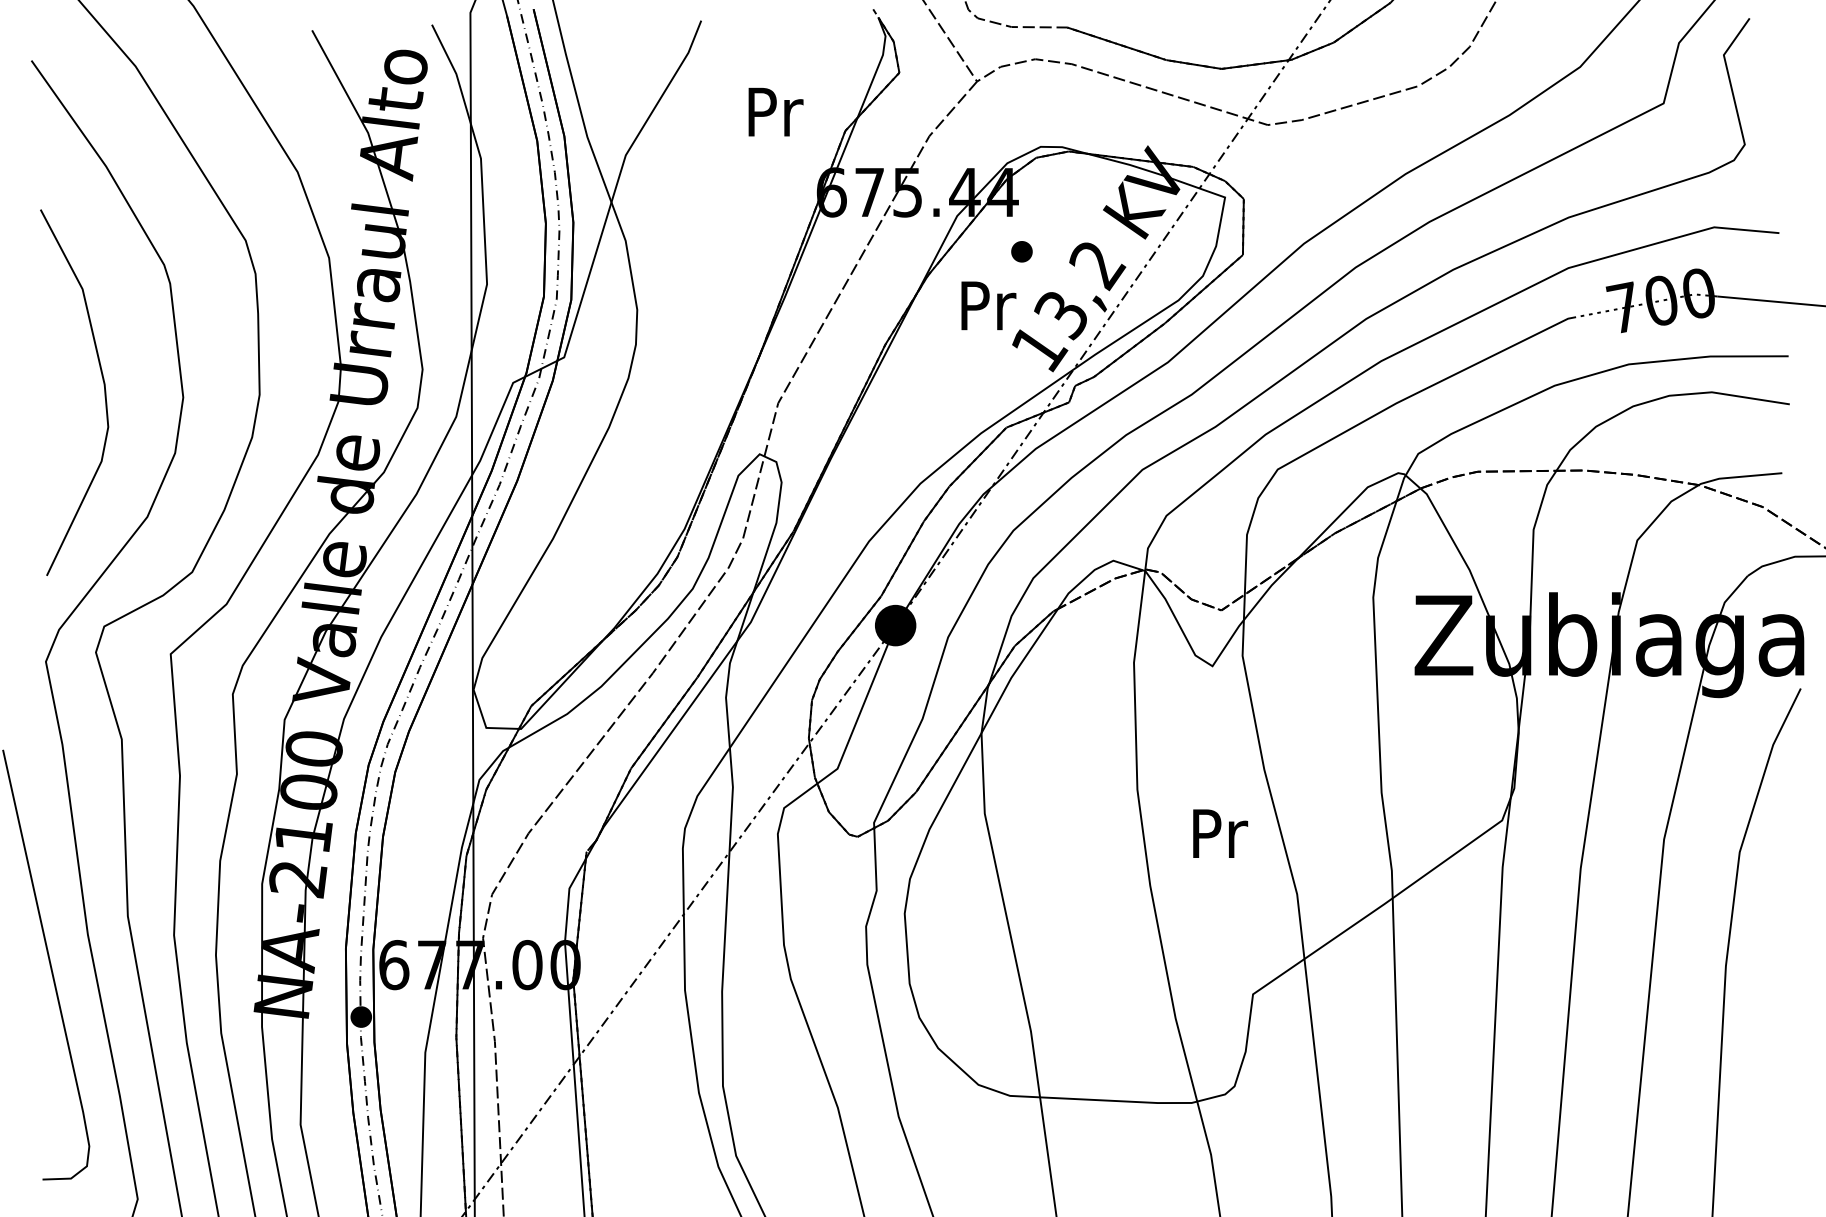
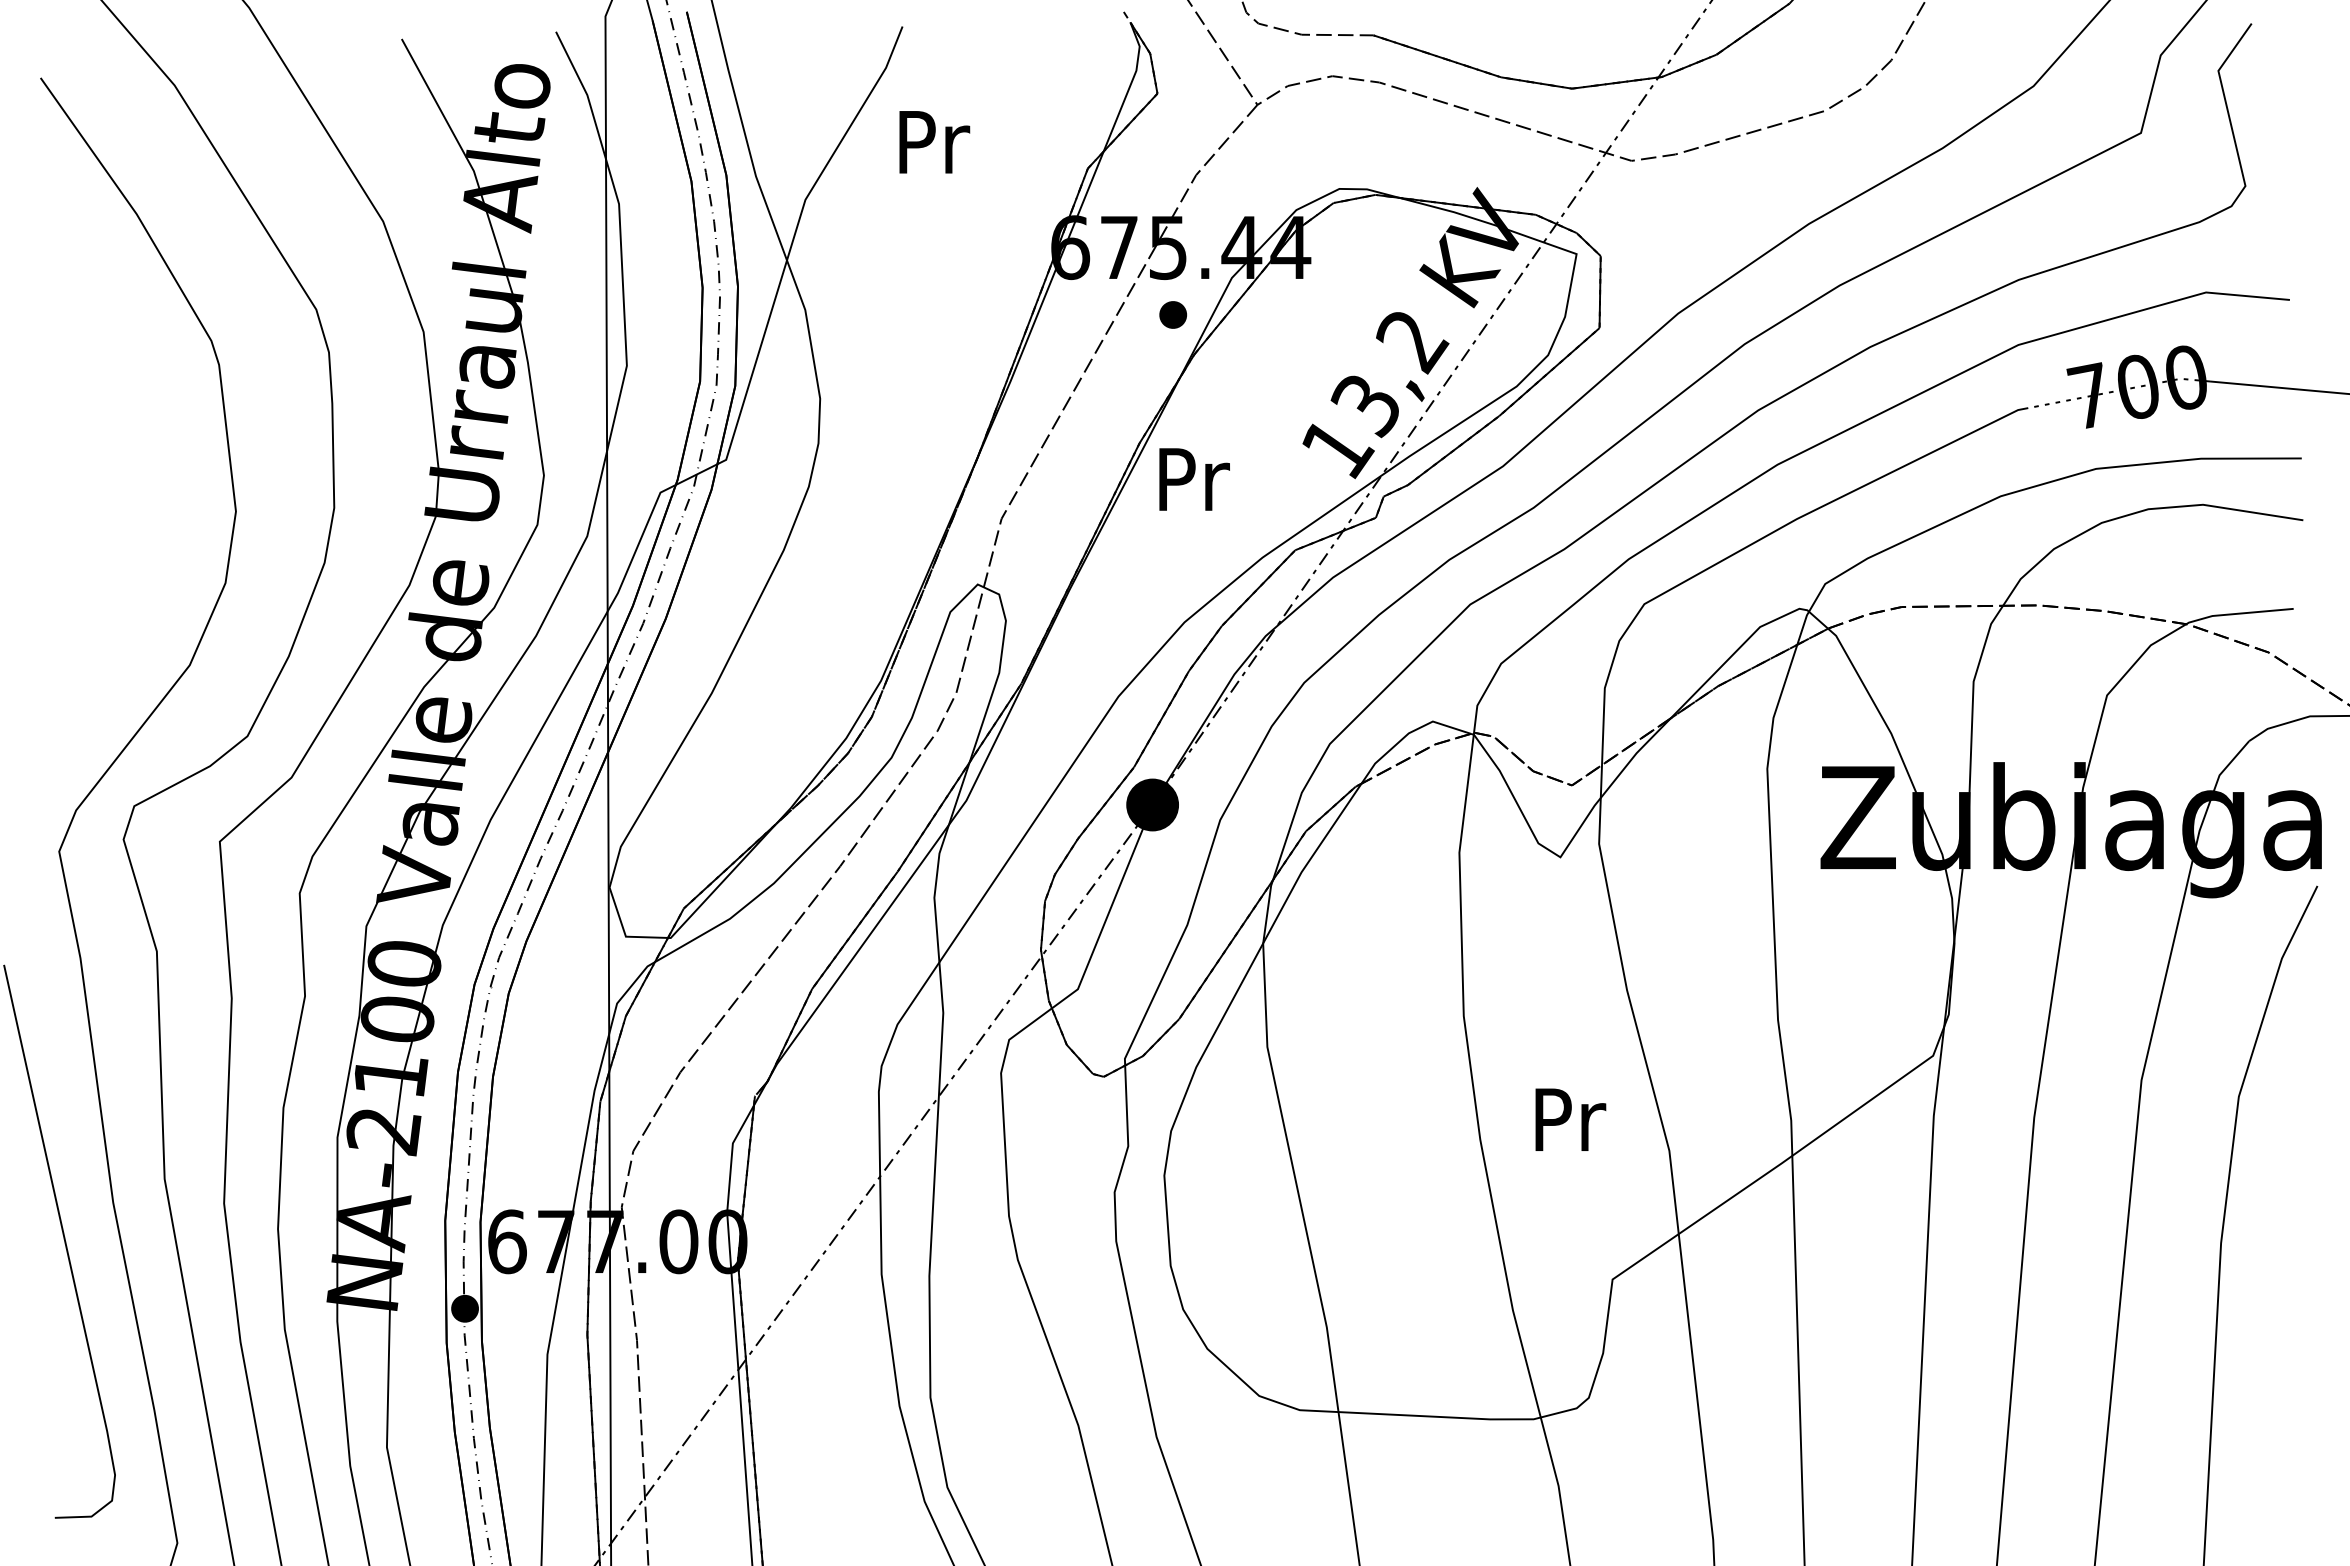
text: (775, 112) -> (934, 142), moved
part: (1022, 251) -> (1173, 314), moved
text: (988, 305) -> (1194, 479), moved
curve: (104, 392) -> (134, 505), removed
text: (1220, 833) -> (1570, 1119), moved

